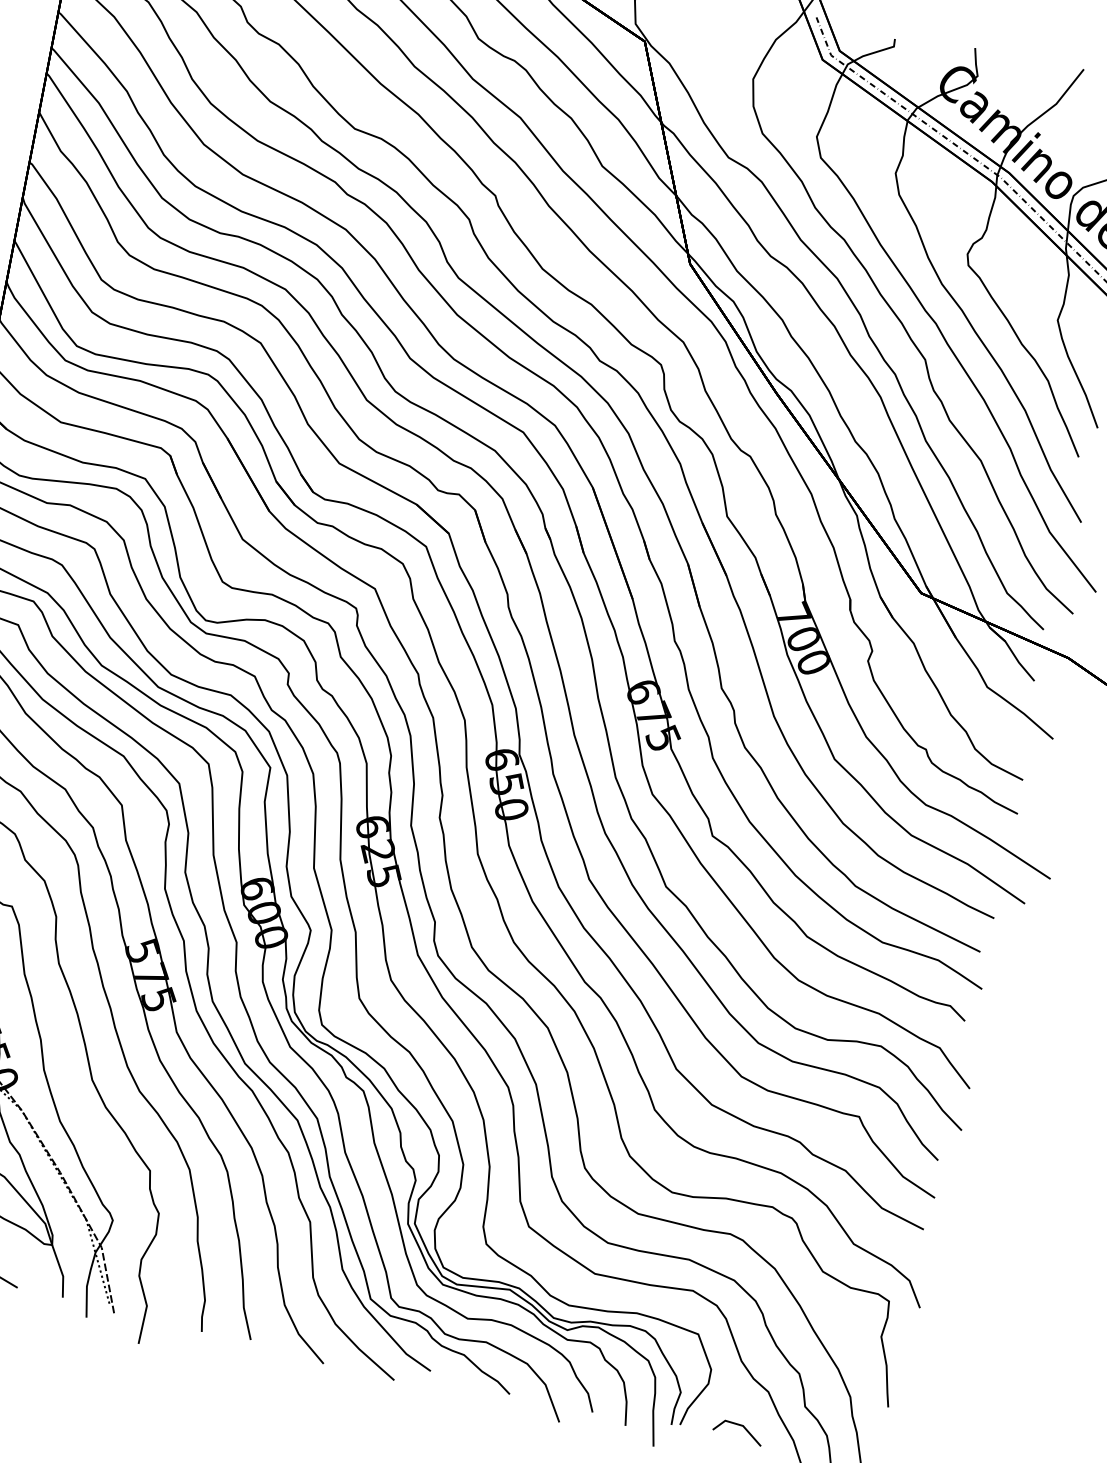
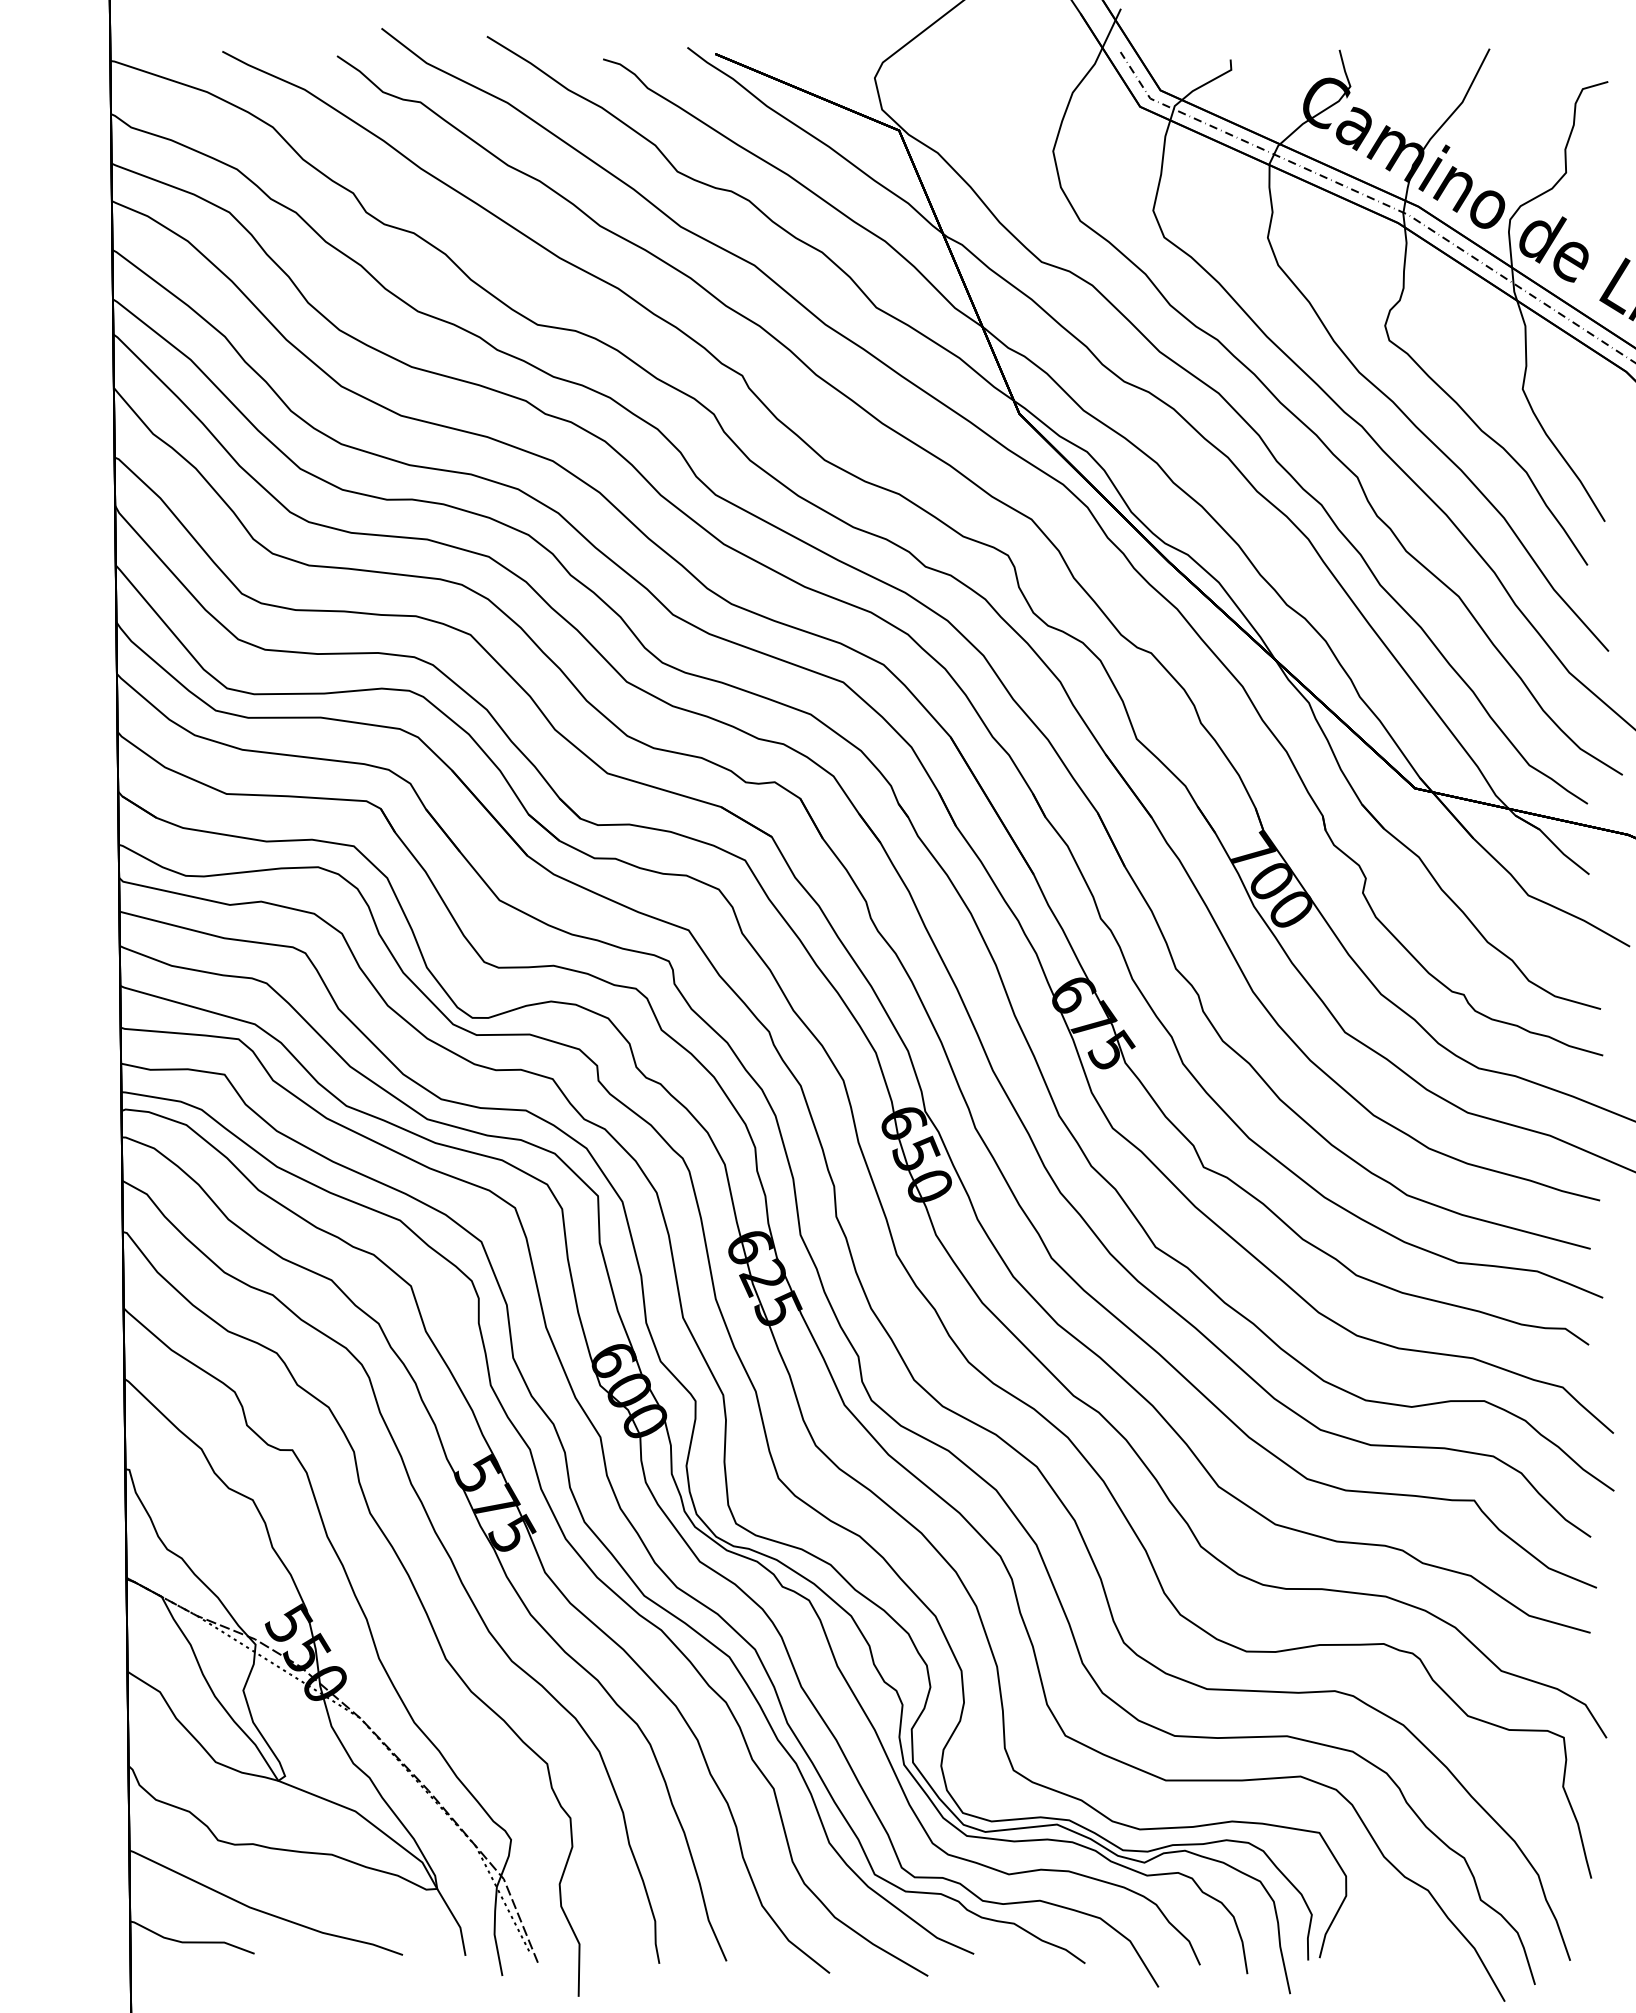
line: (740, 1426) -> (1400, 1943), removed

